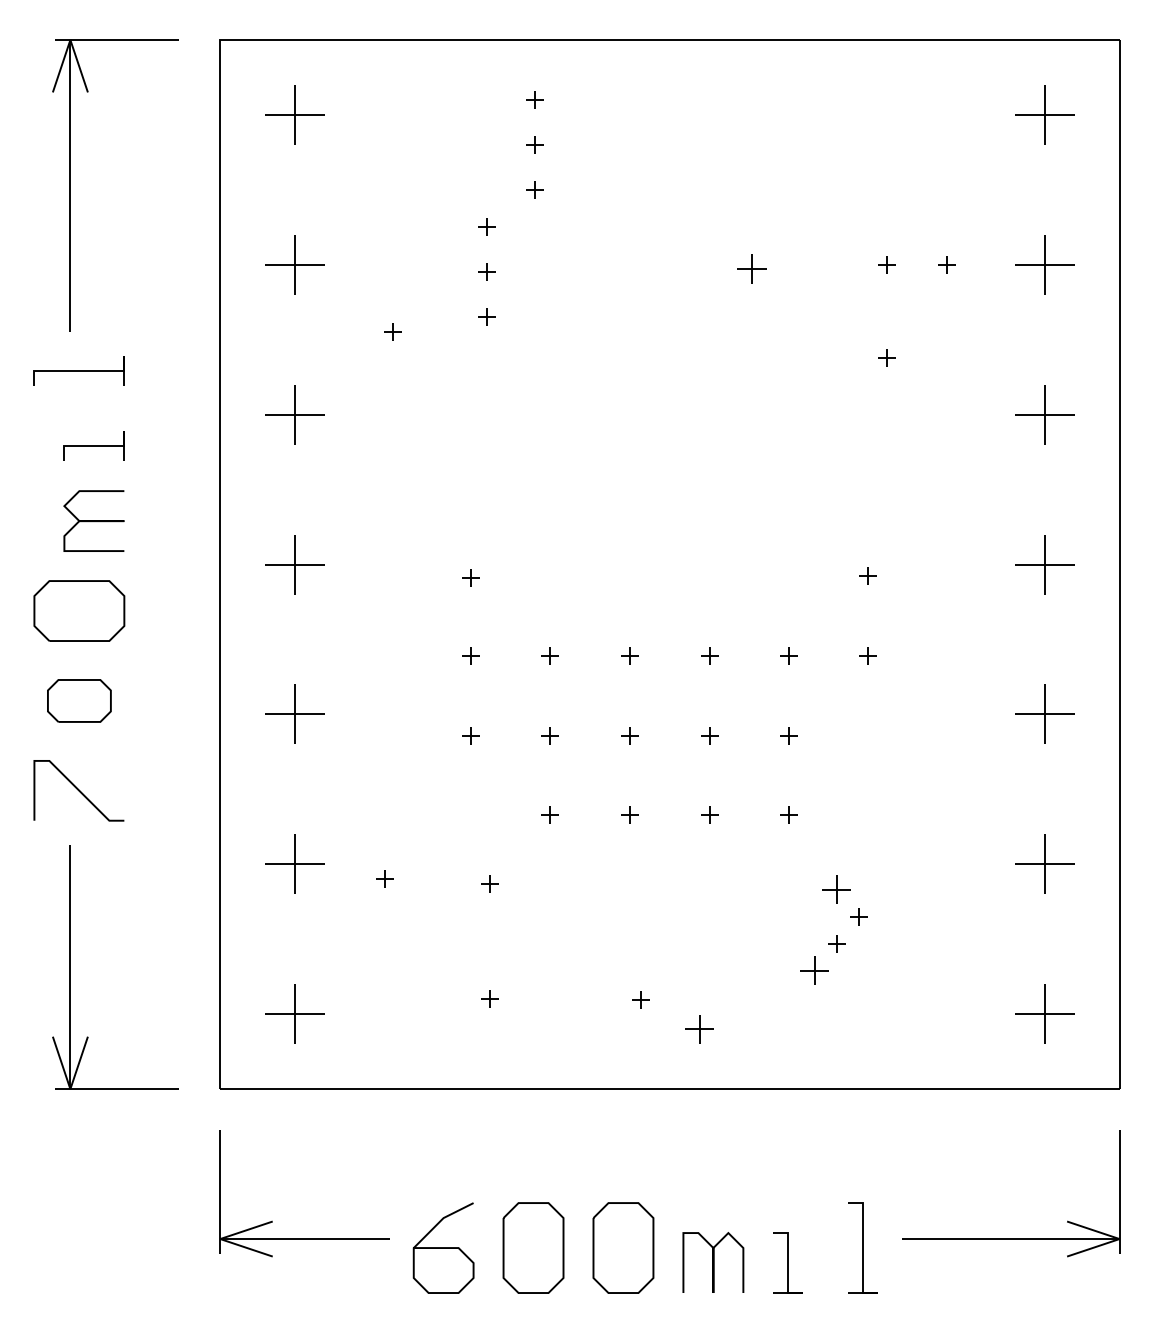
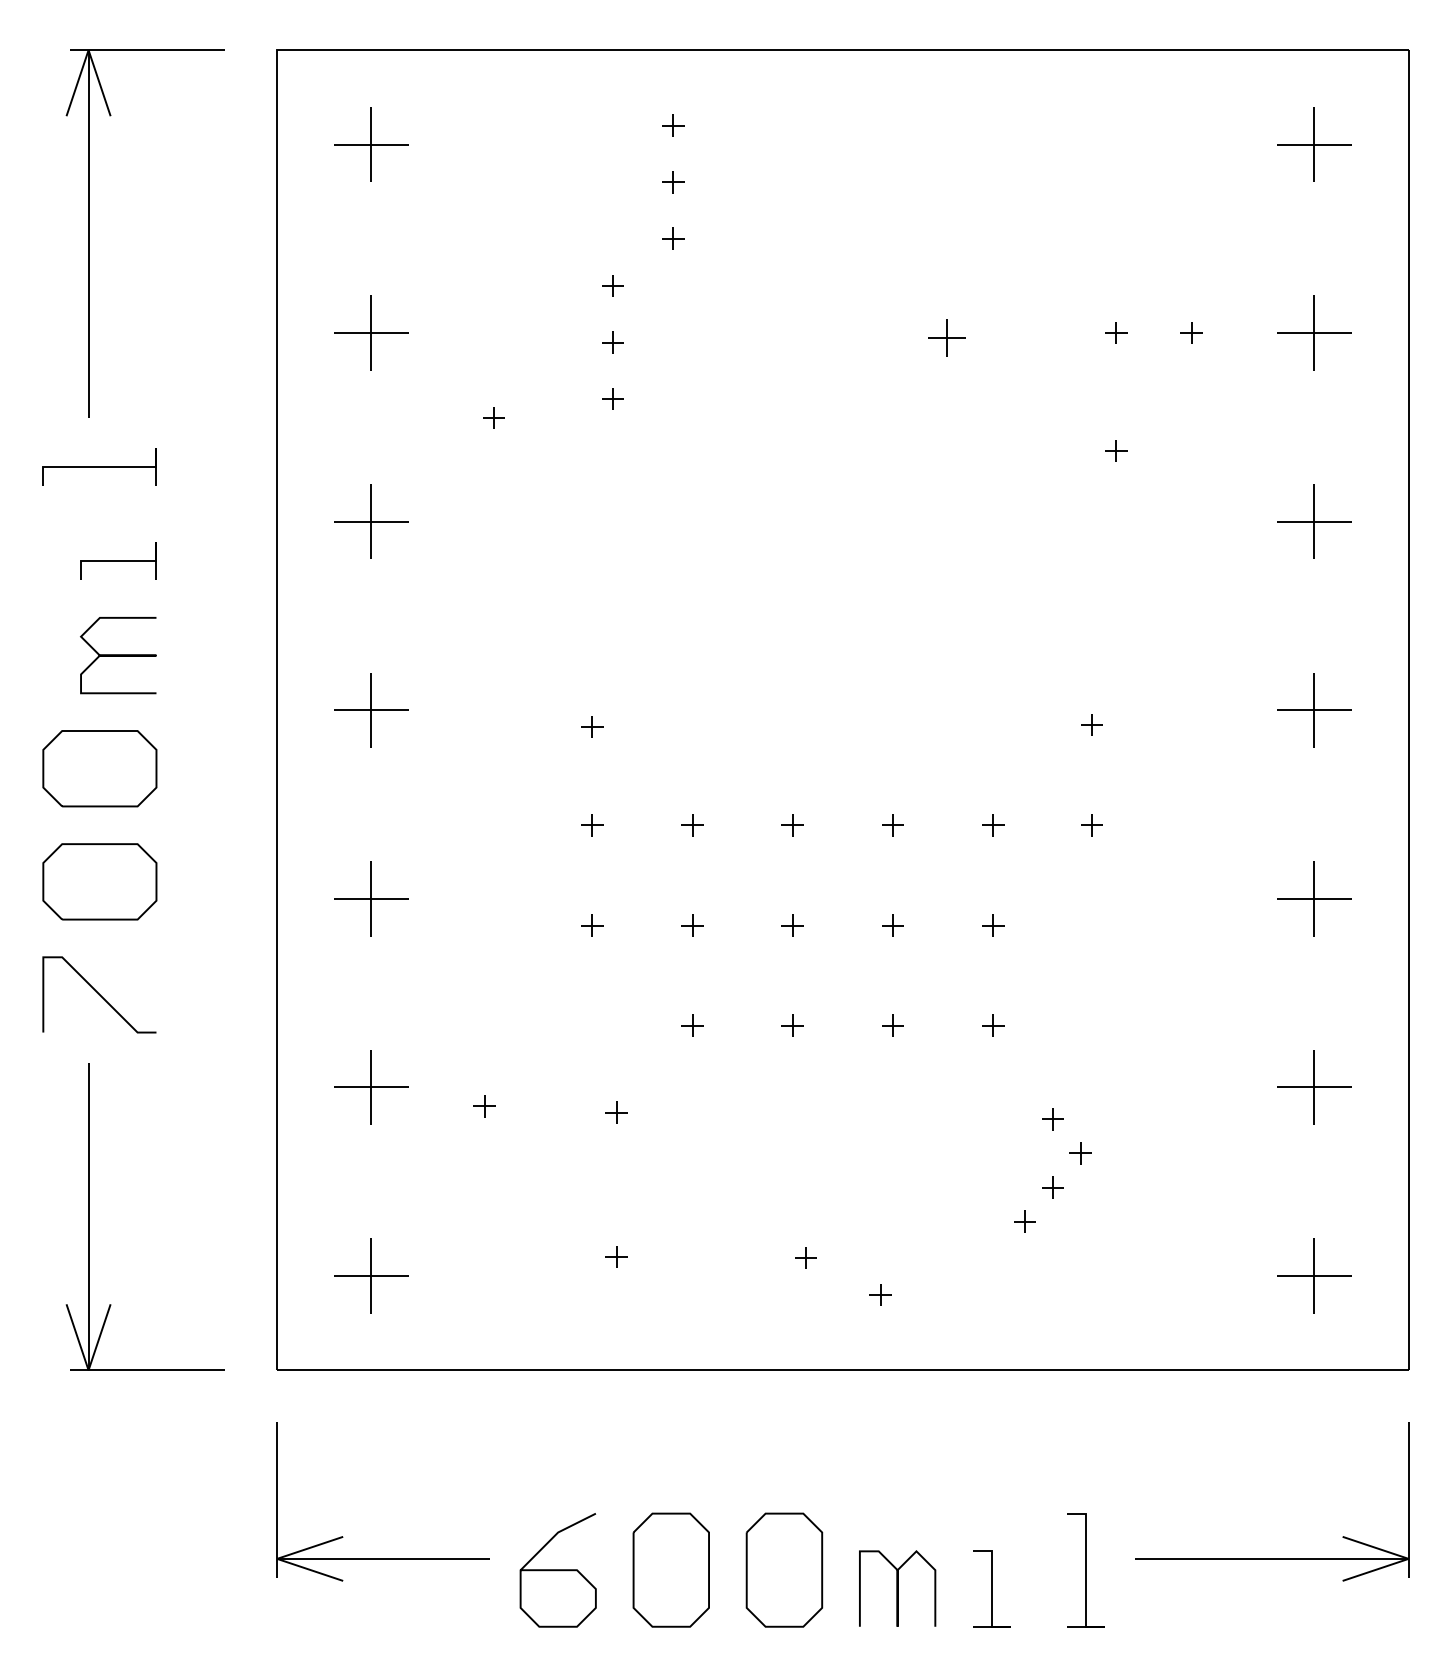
part: (79, 700) -> (100, 881), size x1.43
part: (836, 889) -> (1052, 1119), size x0.62
part: (814, 970) -> (1024, 1220), size x0.62
part: (699, 1028) -> (880, 1293), size x0.62

